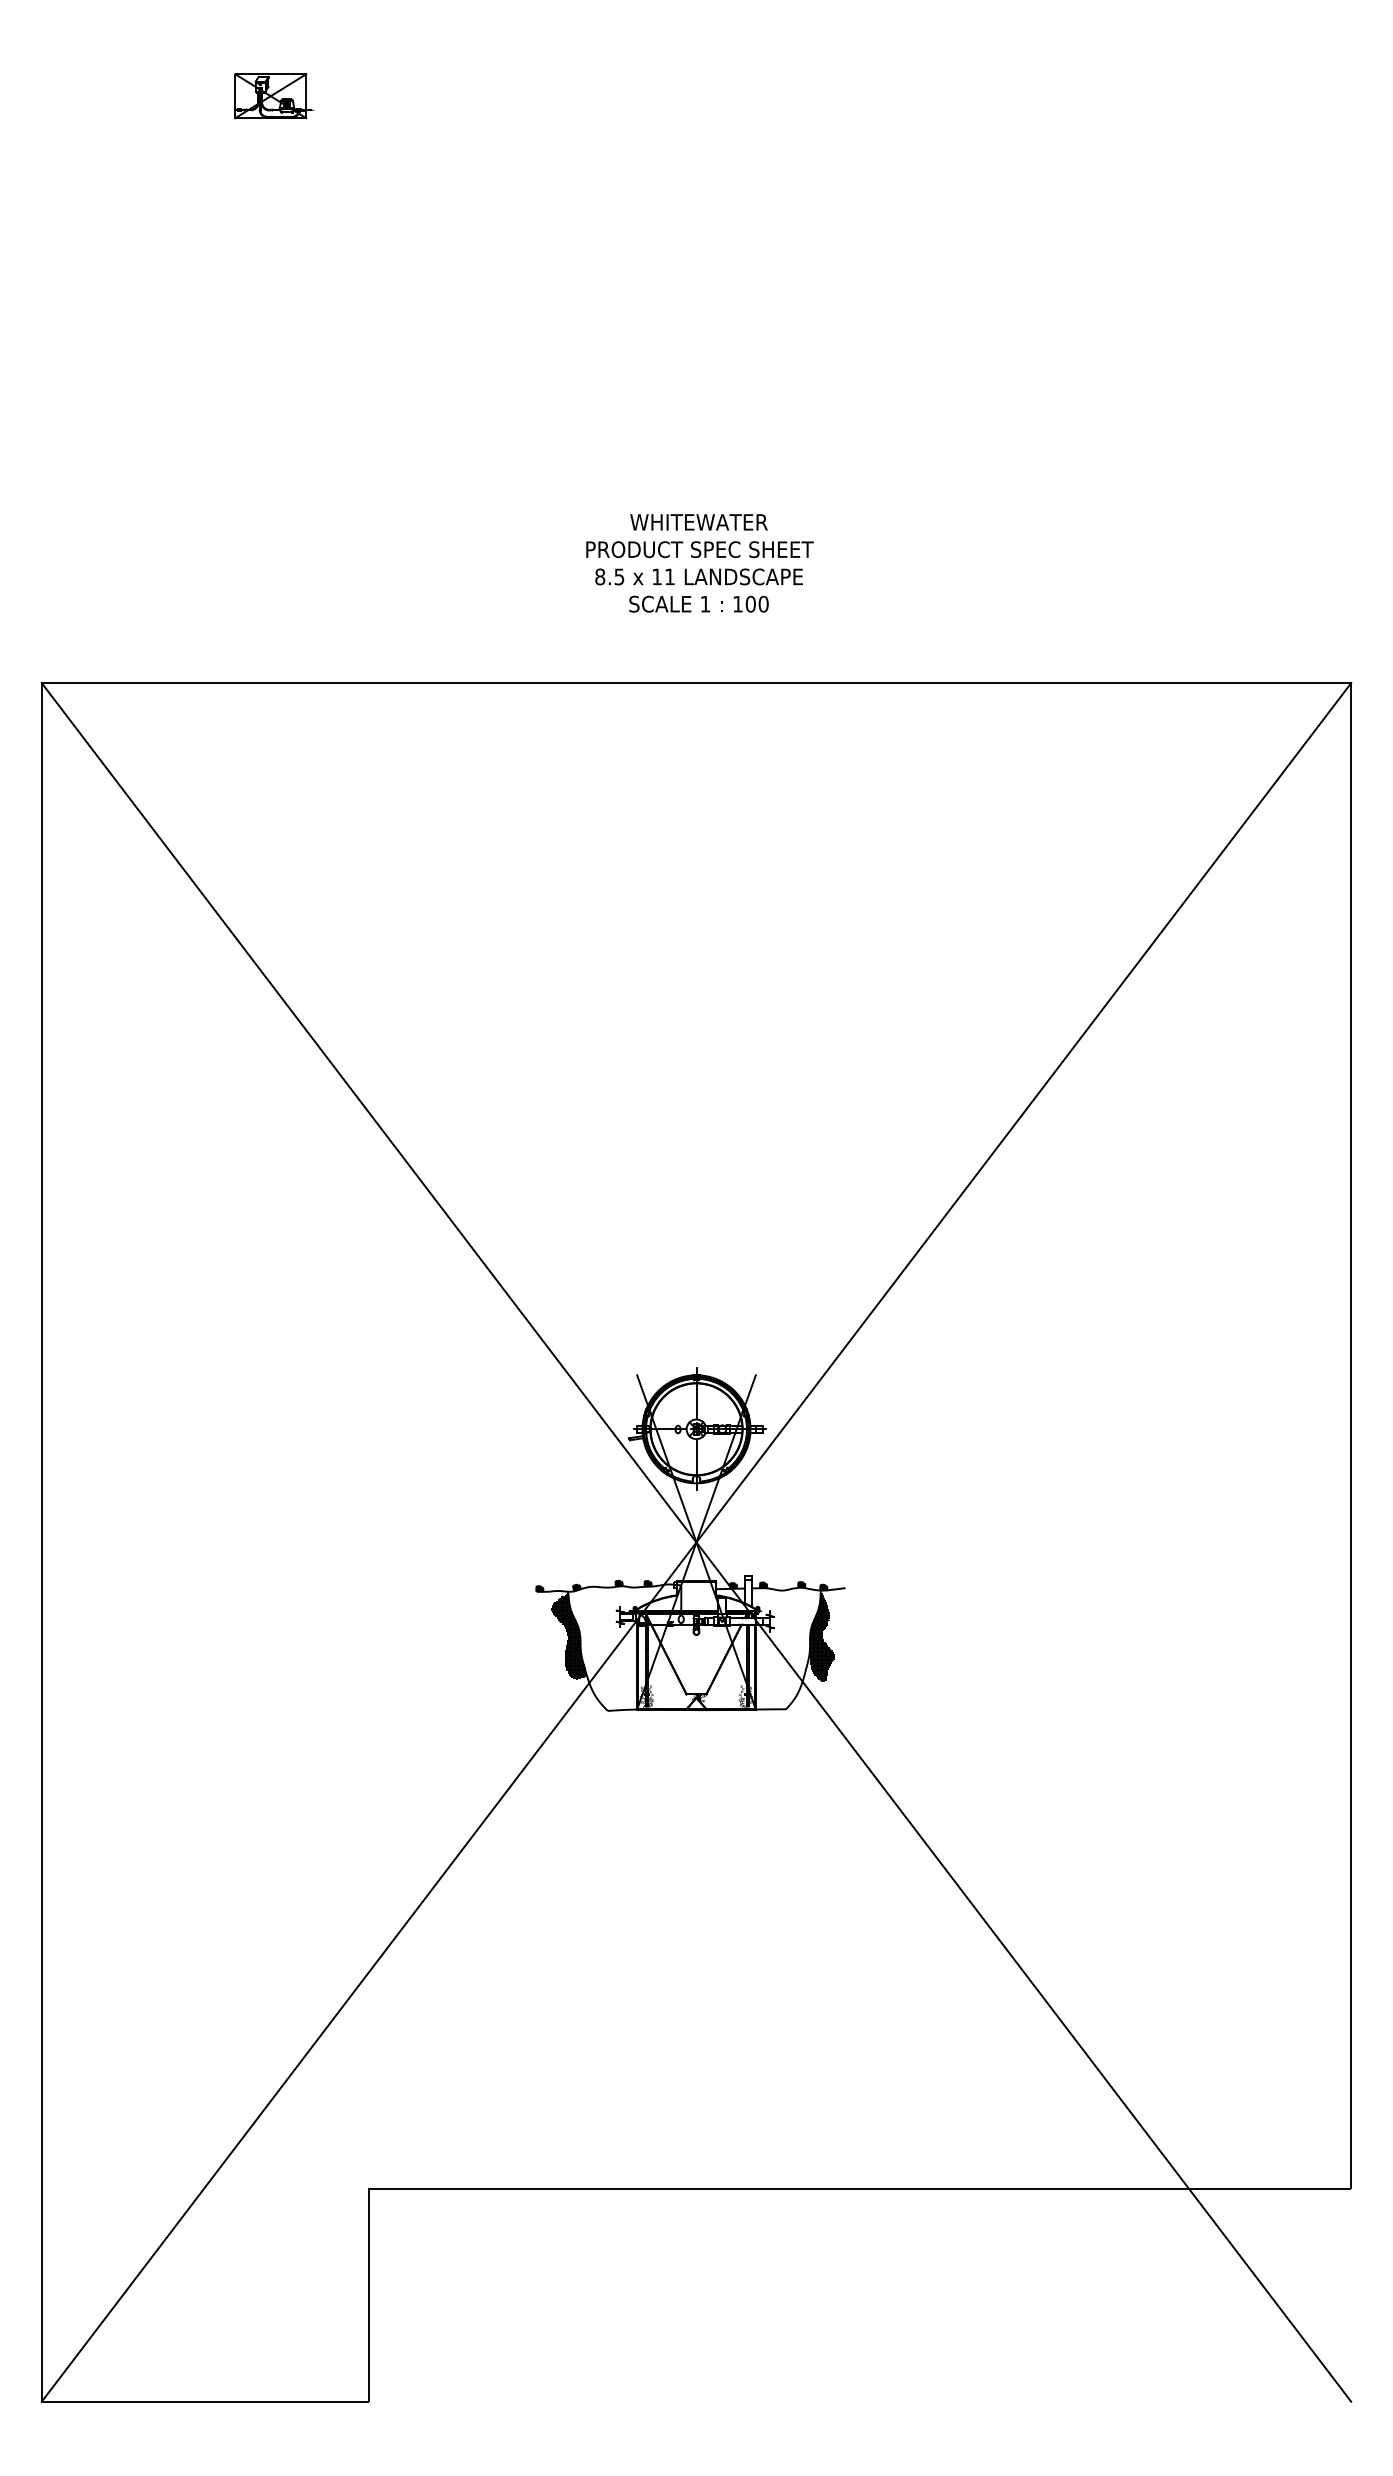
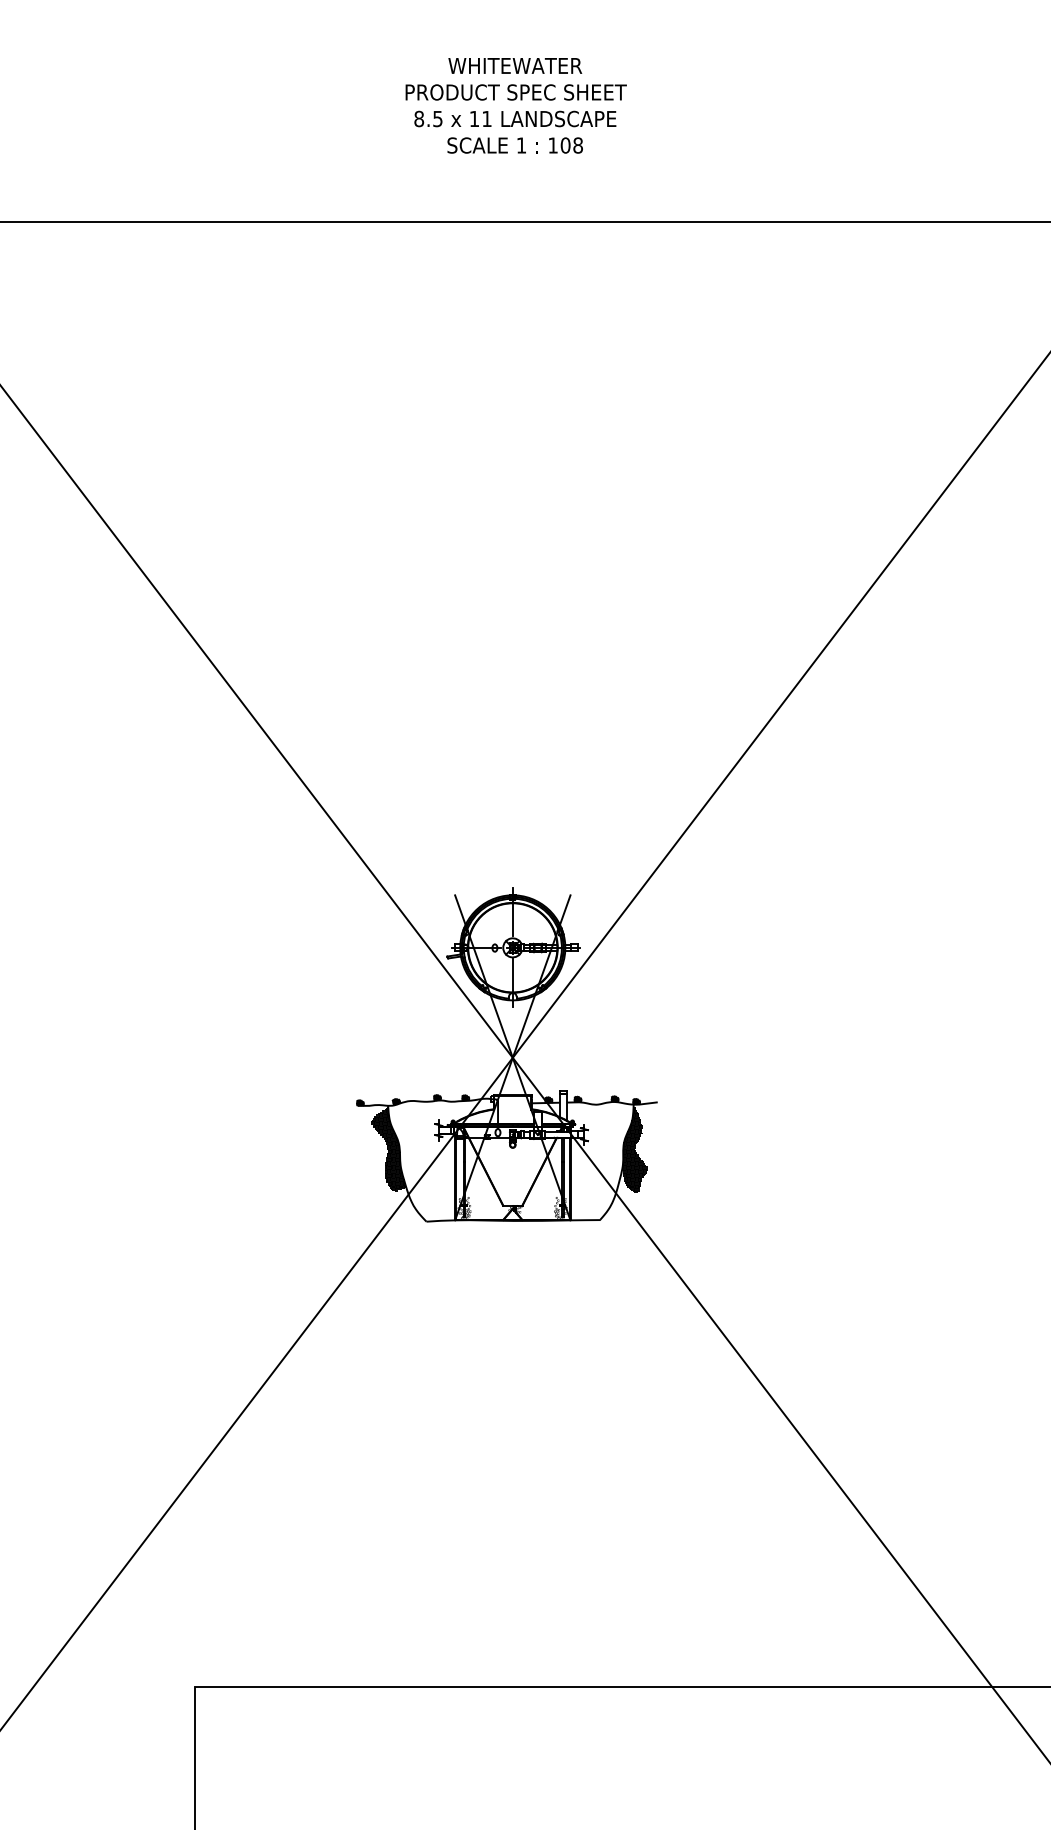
text: (763, 604) -> (577, 145), 100 -> 108

